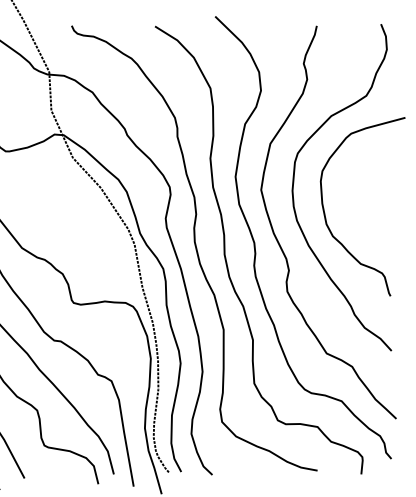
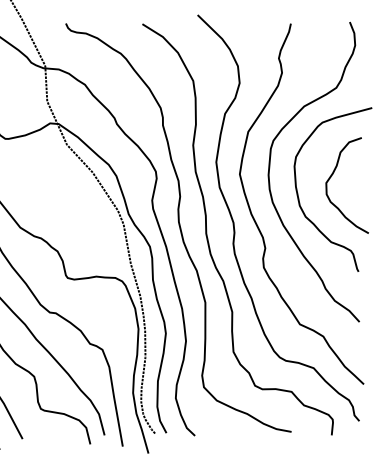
curve: (361, 193) -> (331, 177), added

